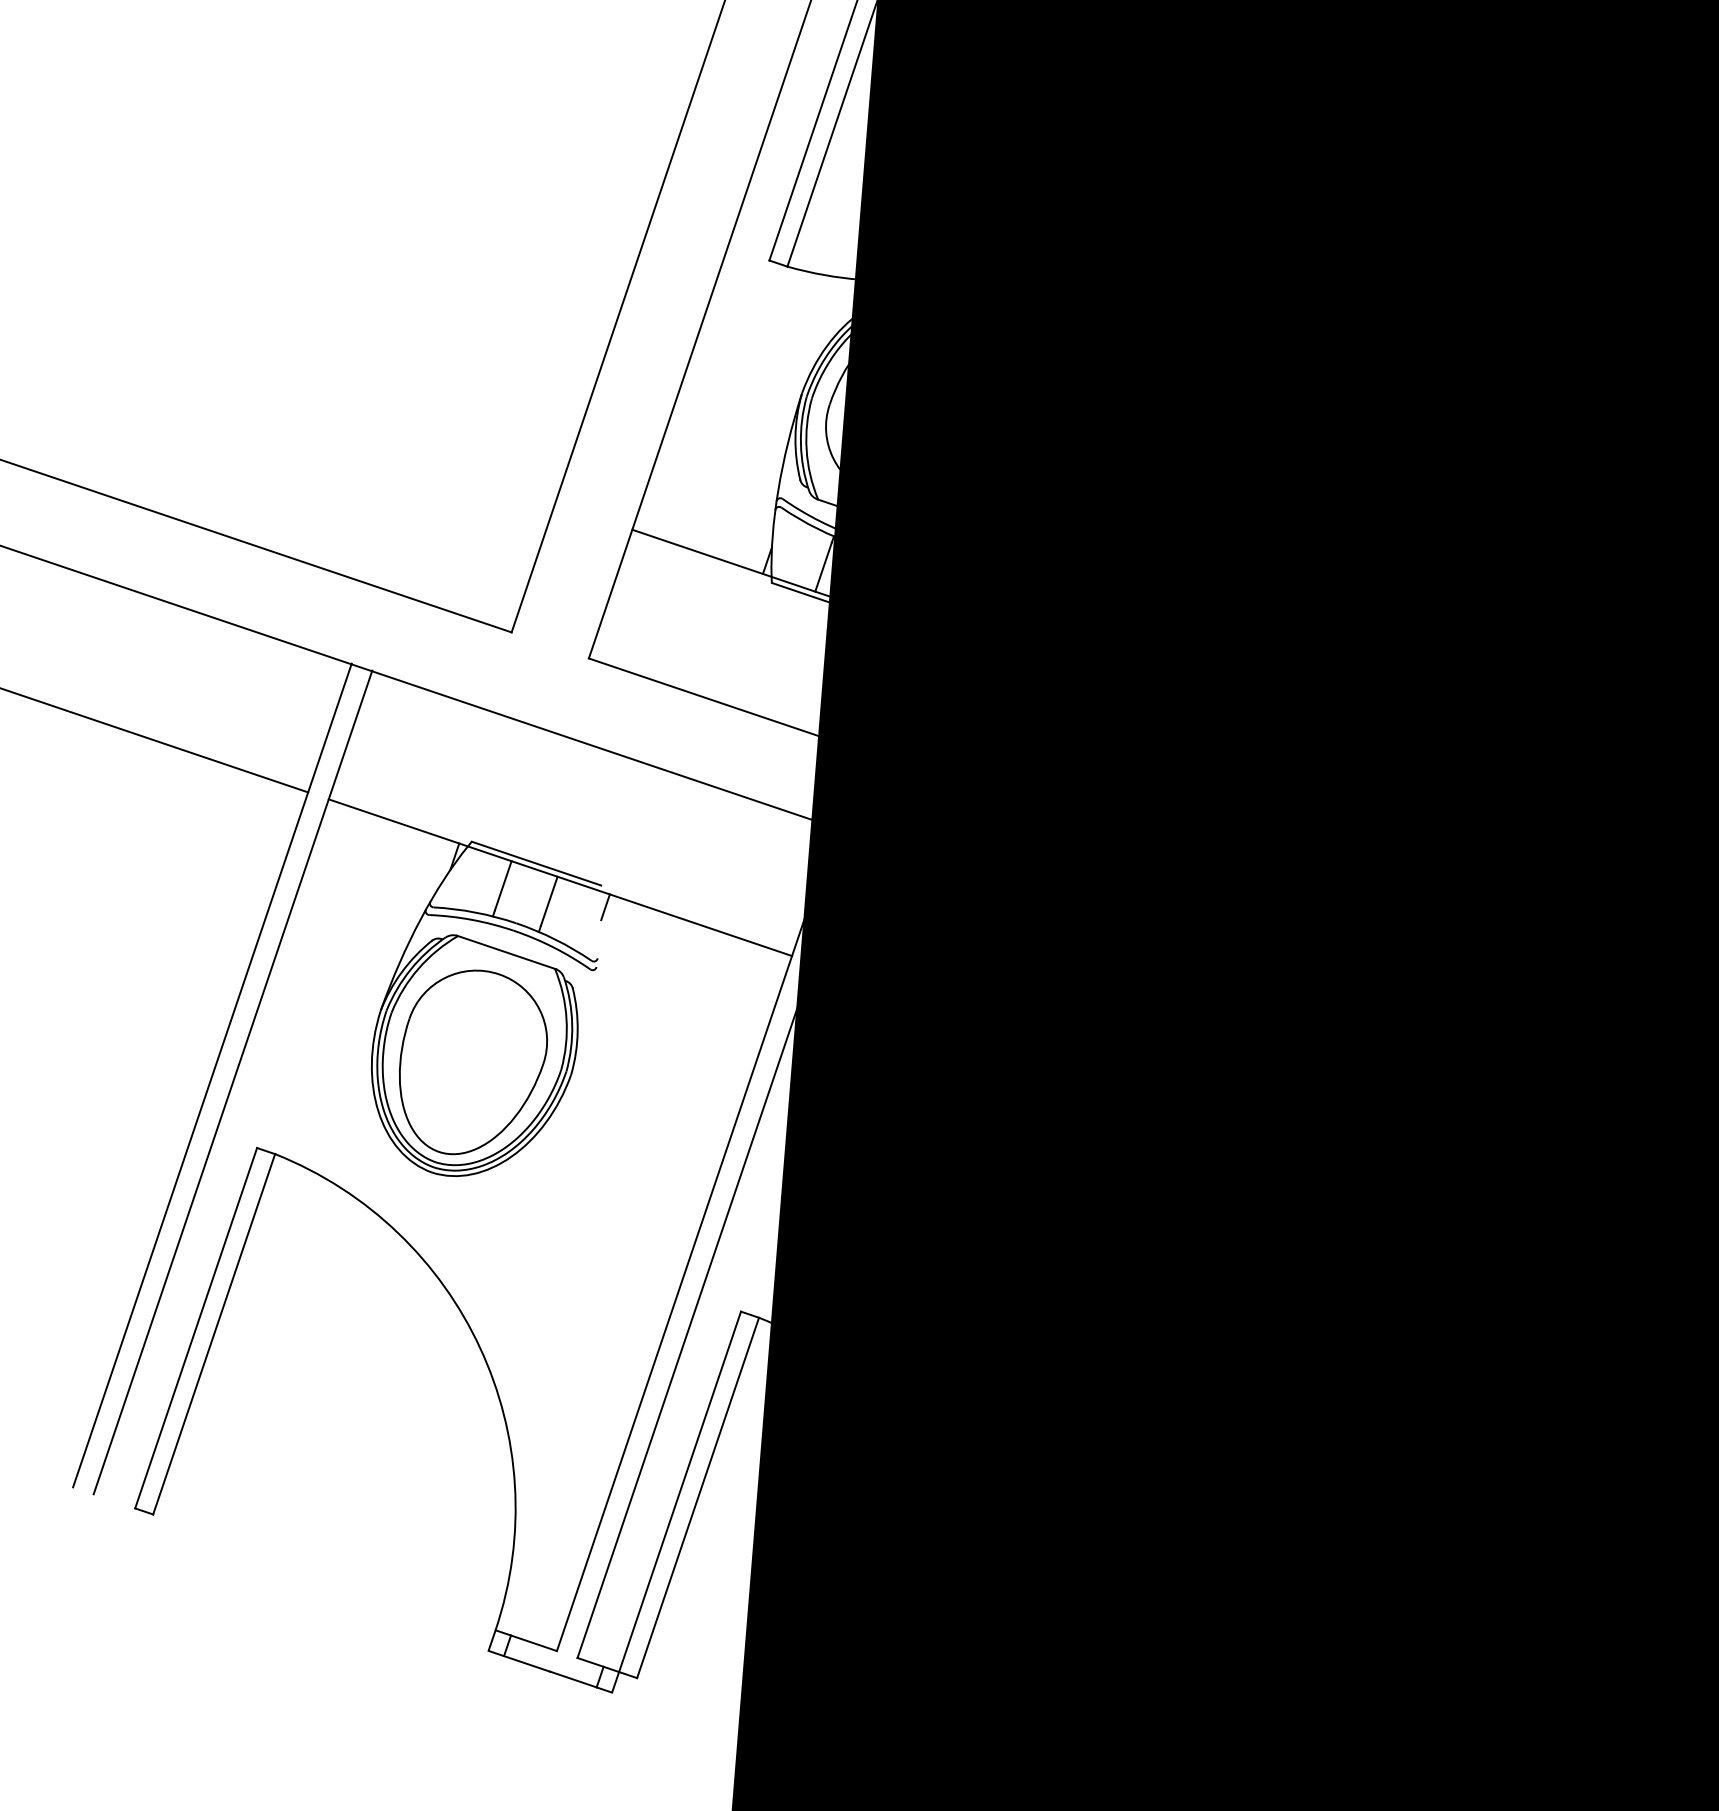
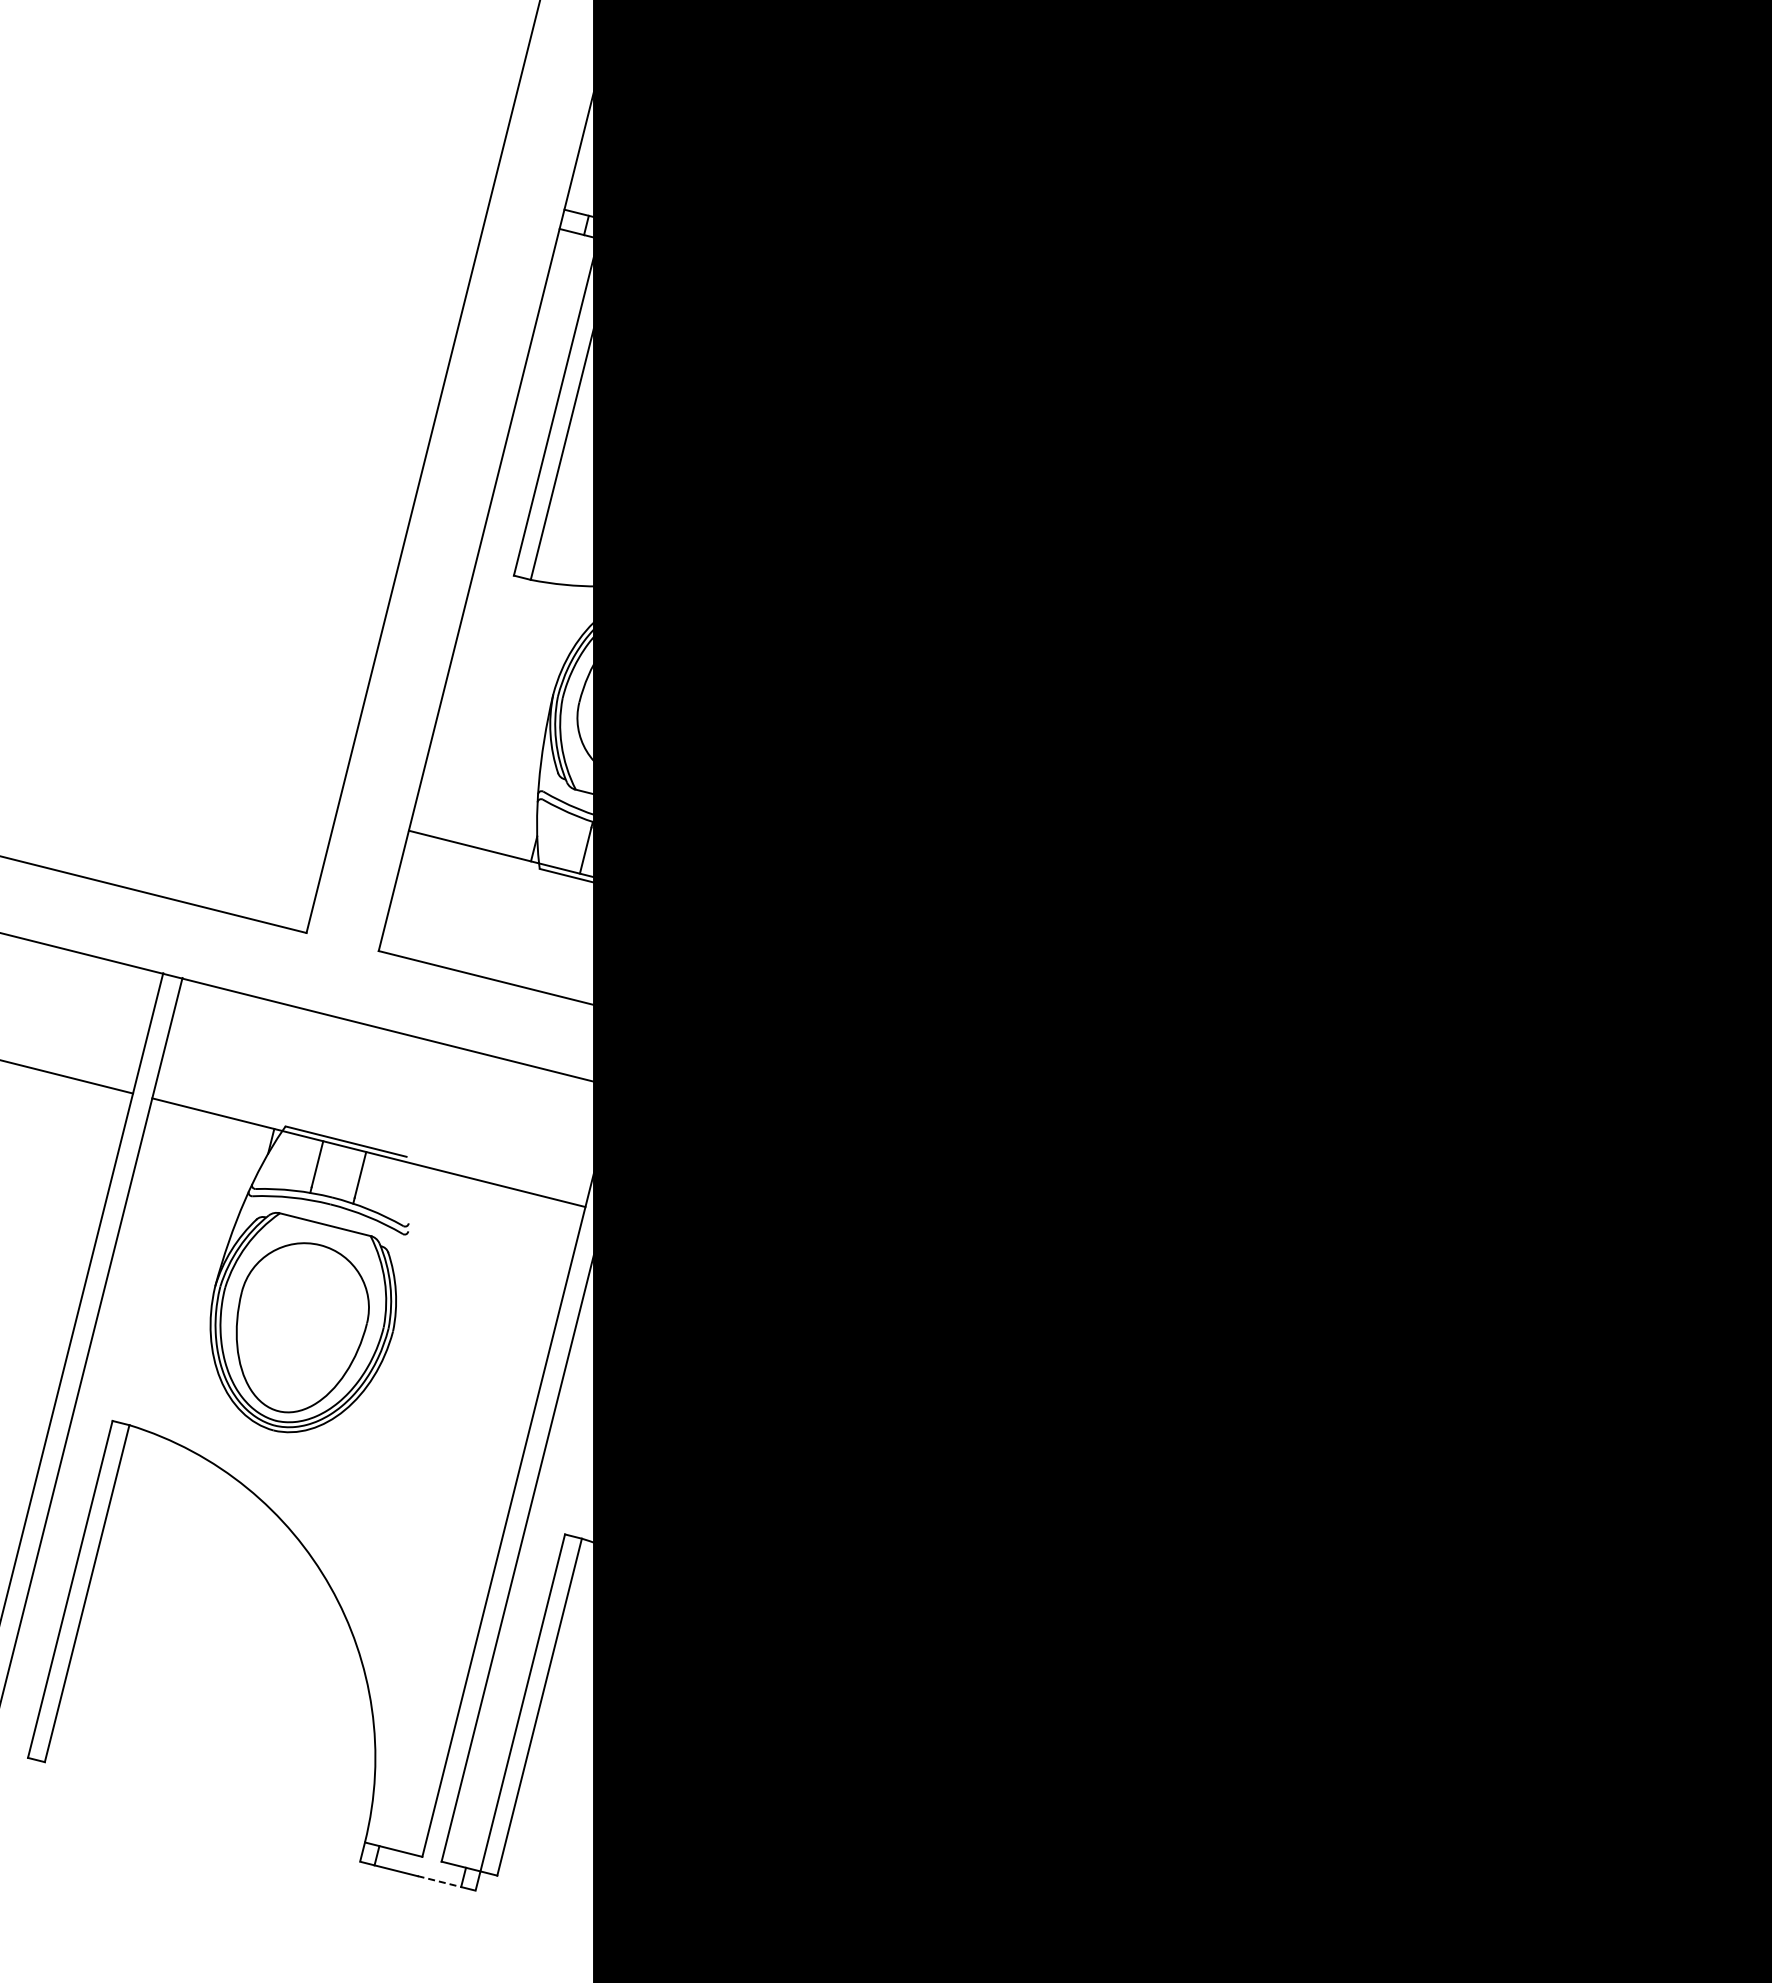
line: (605, 907) -> (412, 1176), removed
line: (573, 1679) -> (439, 1881), solid -> dashed

